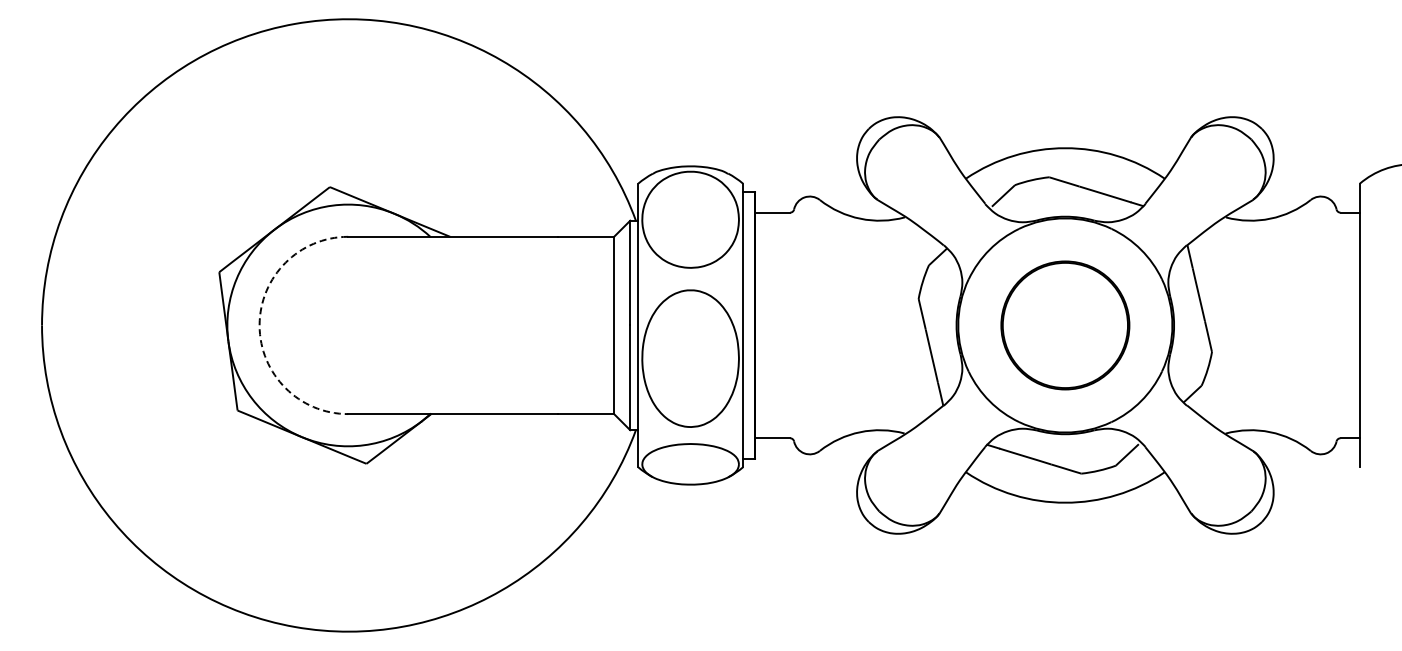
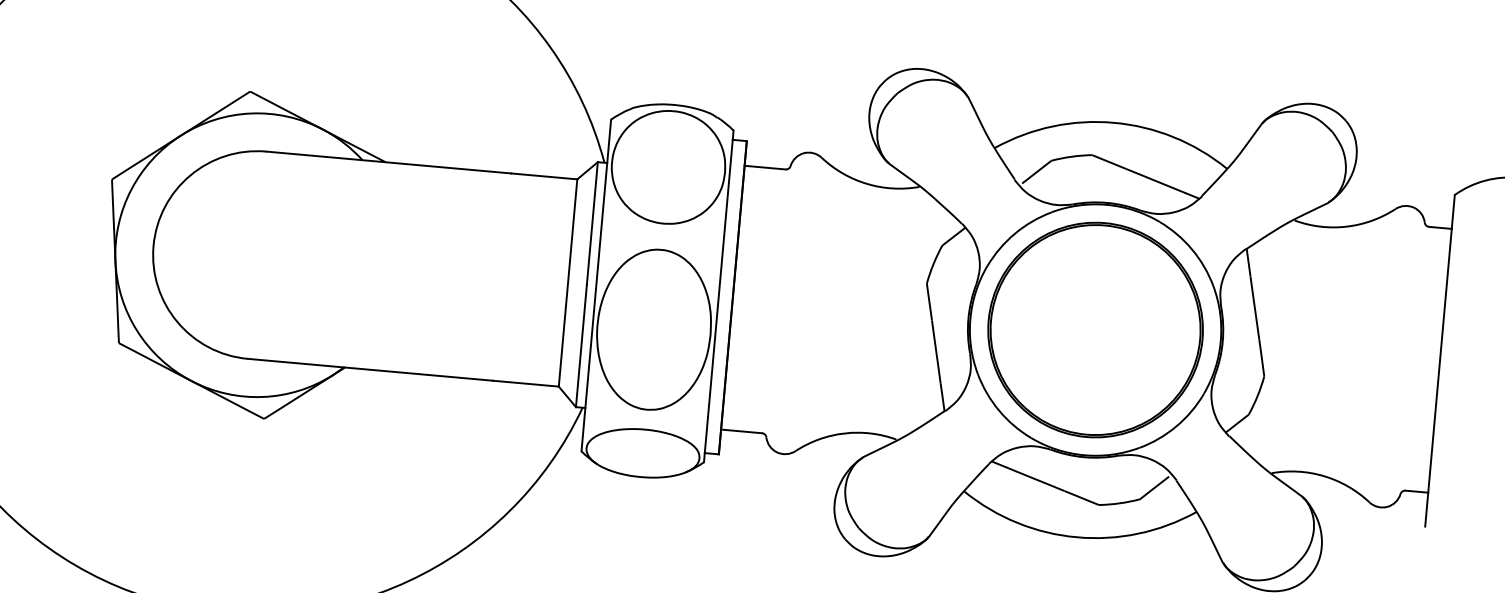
arc: (259, 325) -> (153, 246), dashed -> solid
part: (1065, 325) -> (1095, 330), size x1.43

